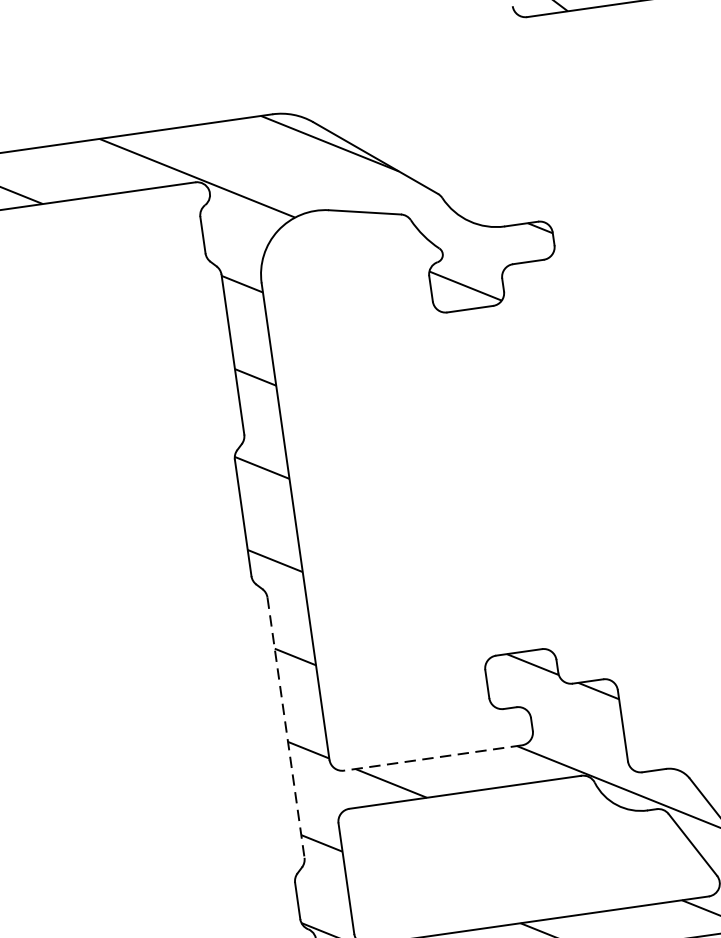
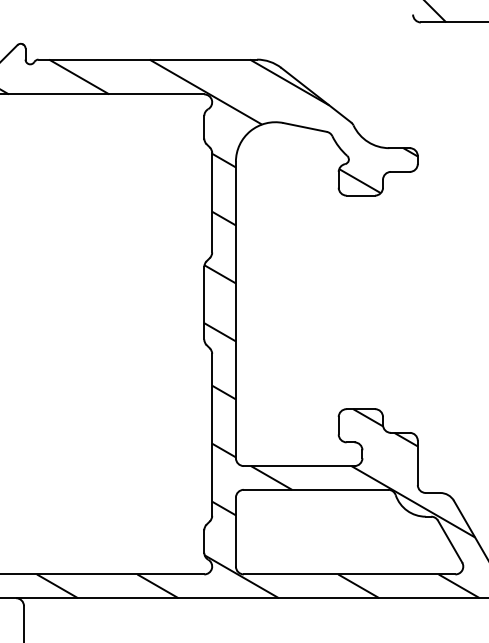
line: (286, 727) -> (212, 434), dashed -> solid
line: (431, 758) -> (298, 466), dashed -> solid

